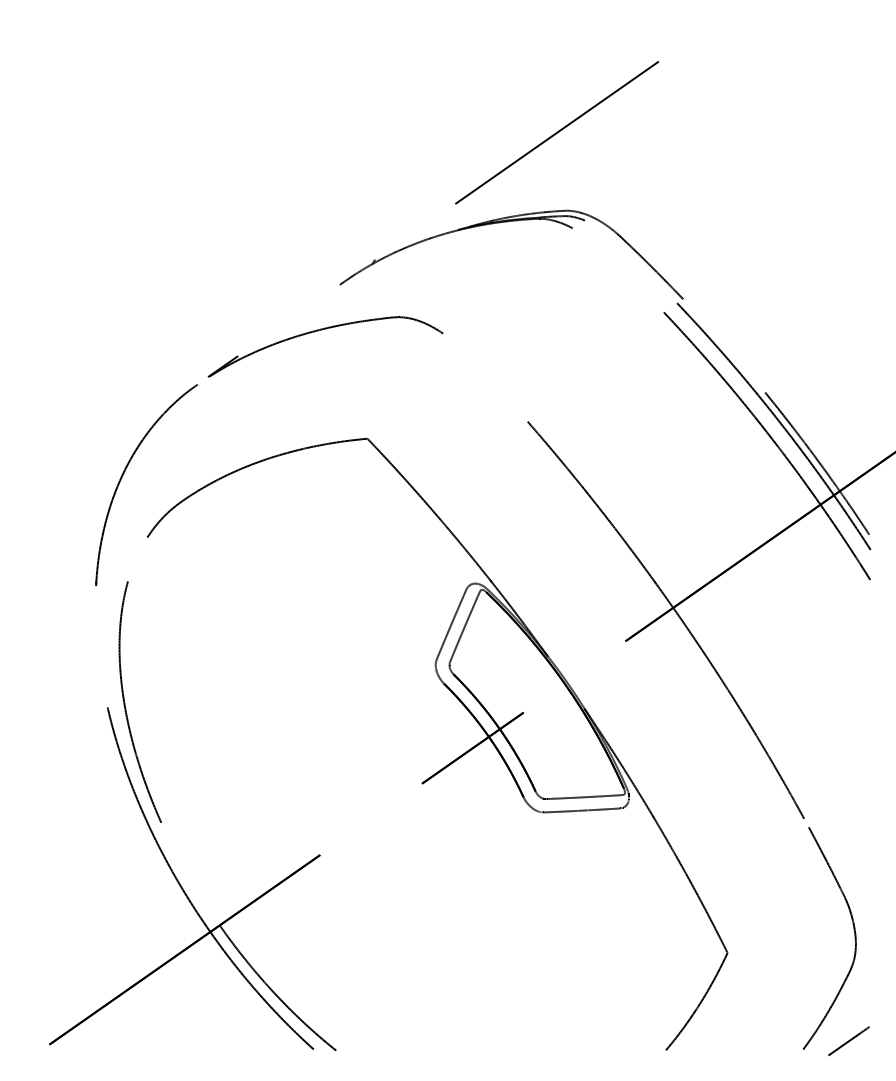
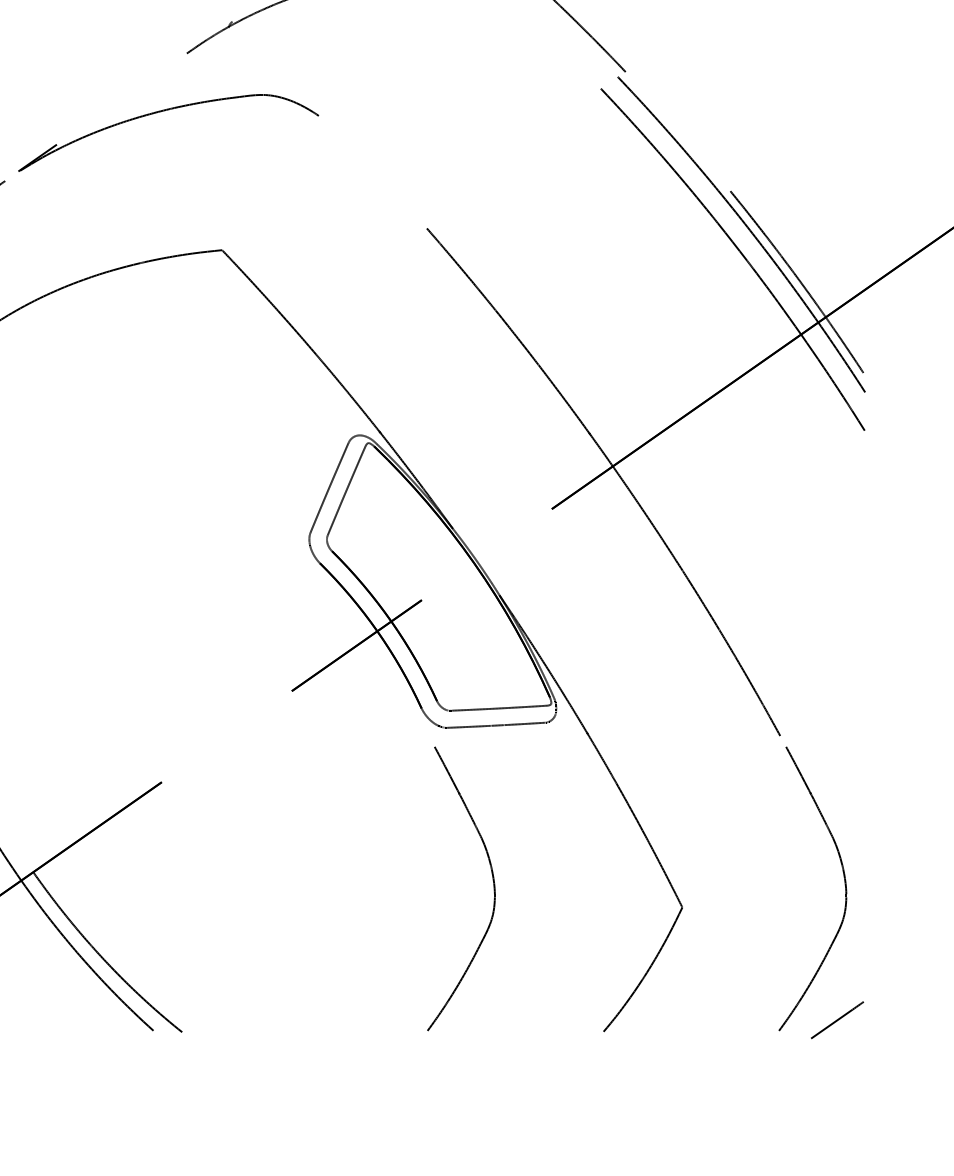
curve: (579, 938) -> (493, 888), added

